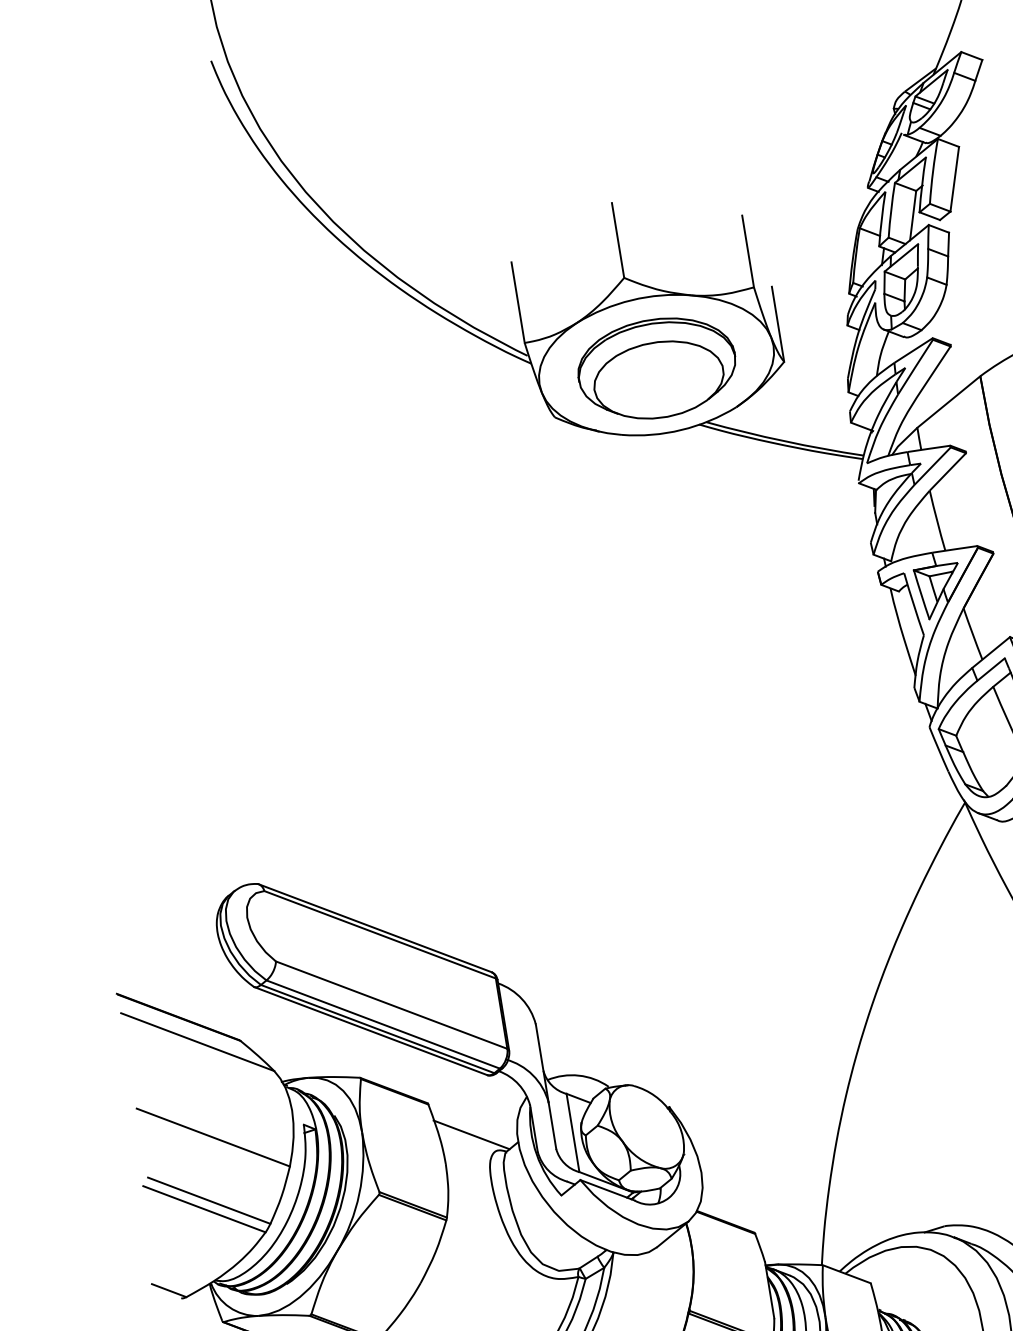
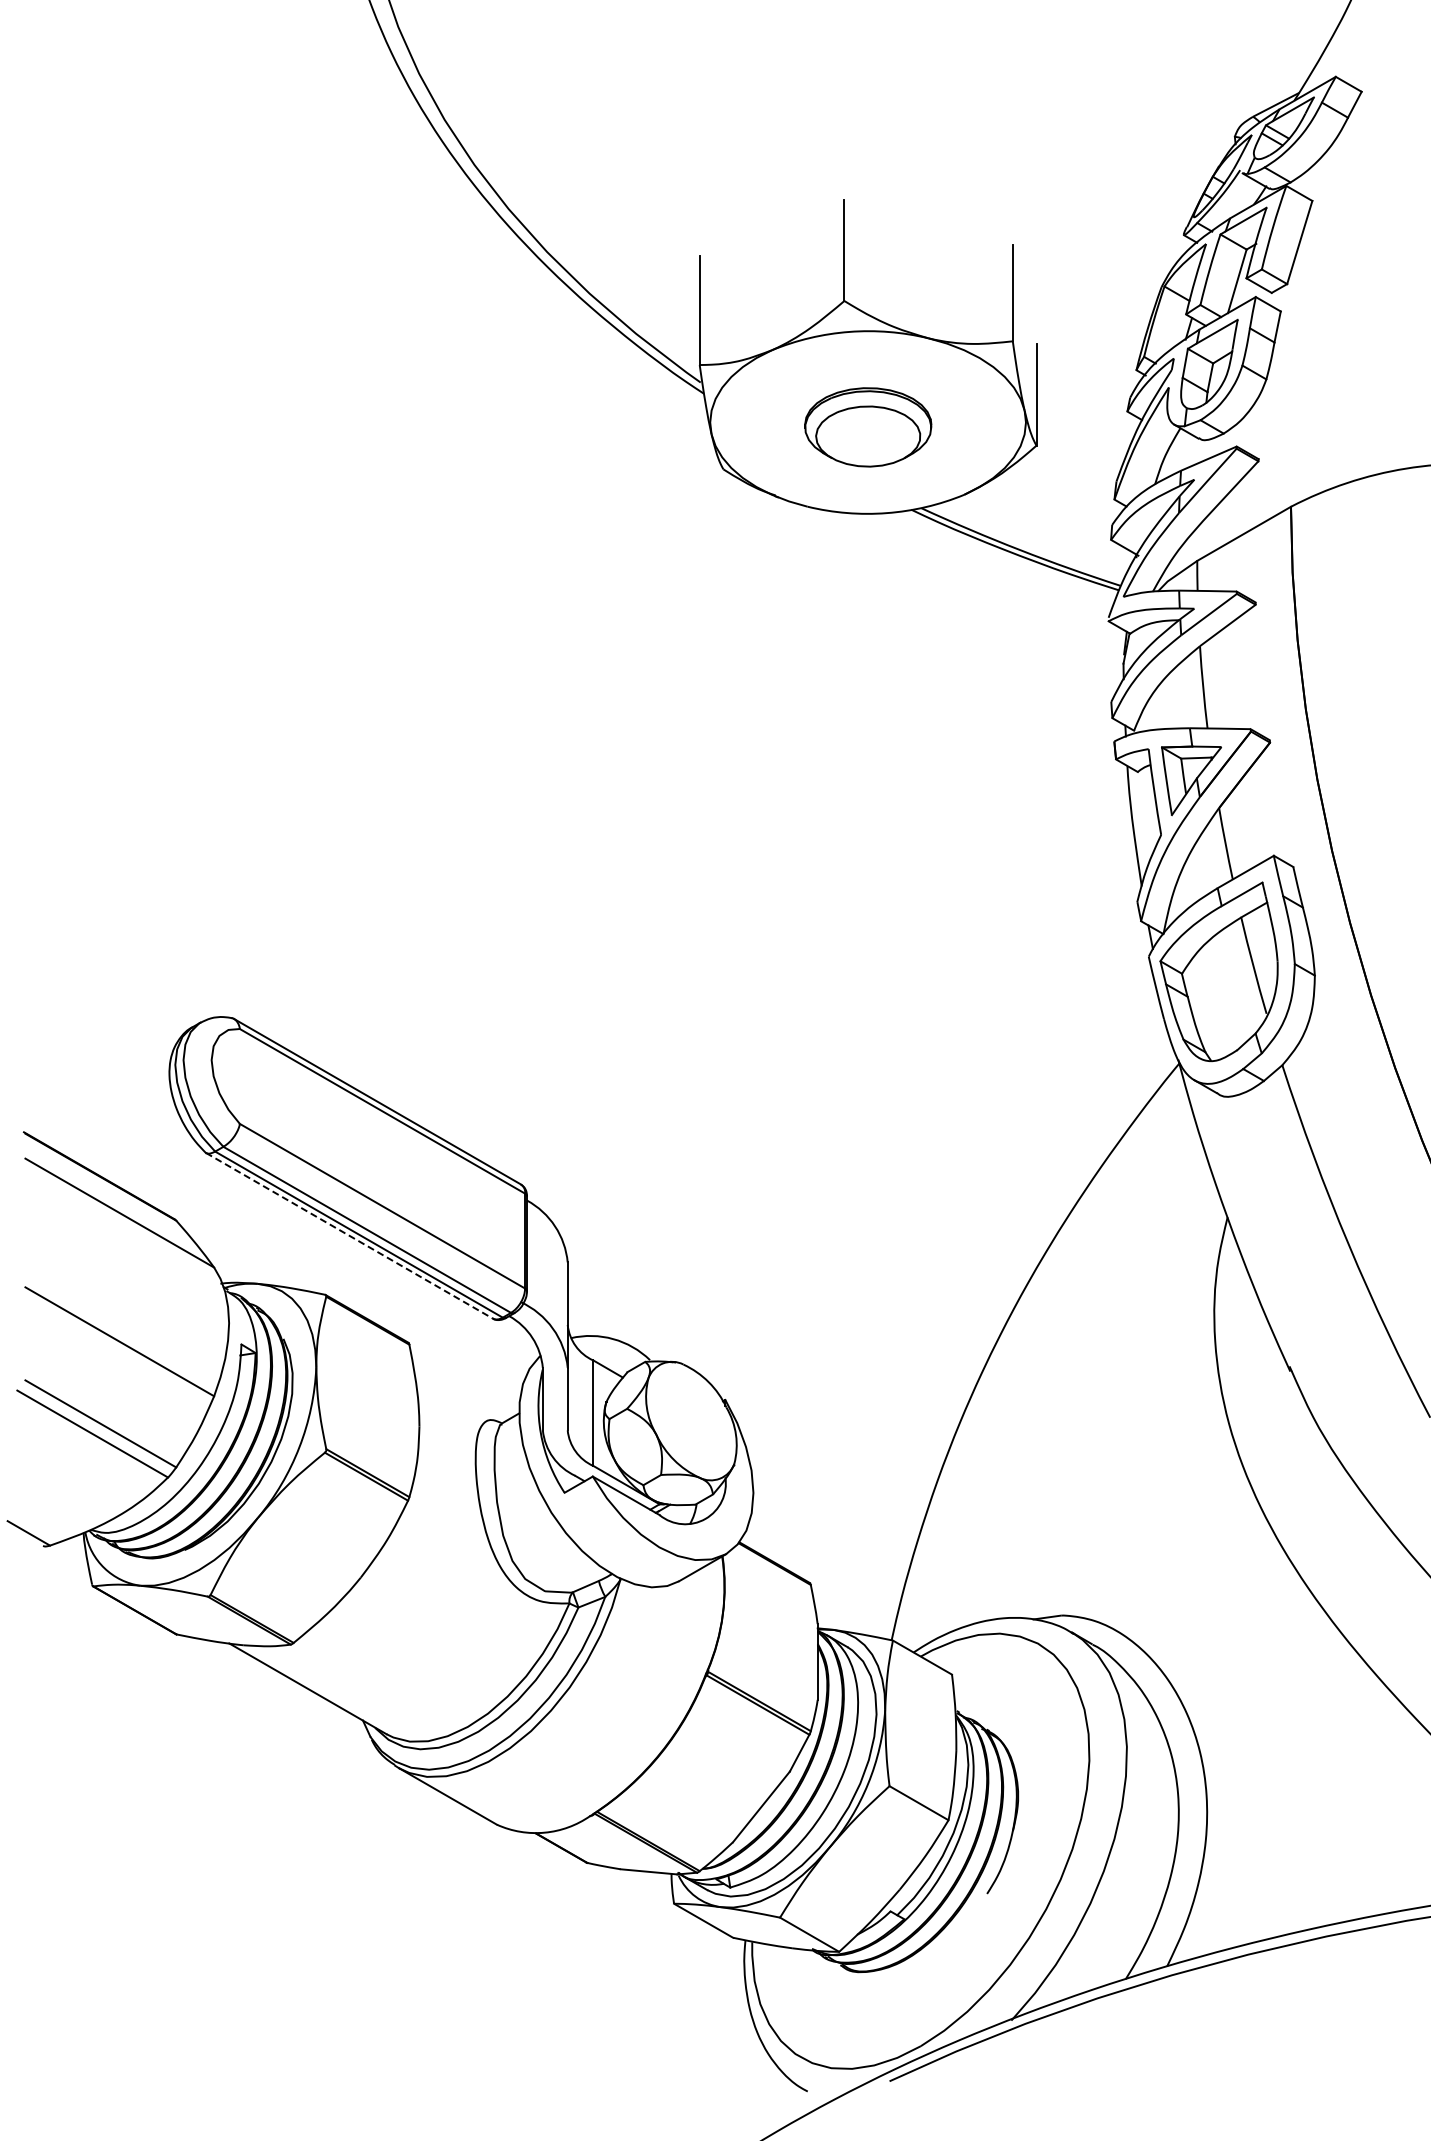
part: (657, 368) -> (868, 427), size x0.6
line: (370, 1030) -> (349, 1235), solid -> dashed
line: (471, 1134) -> (459, 1393), removed

